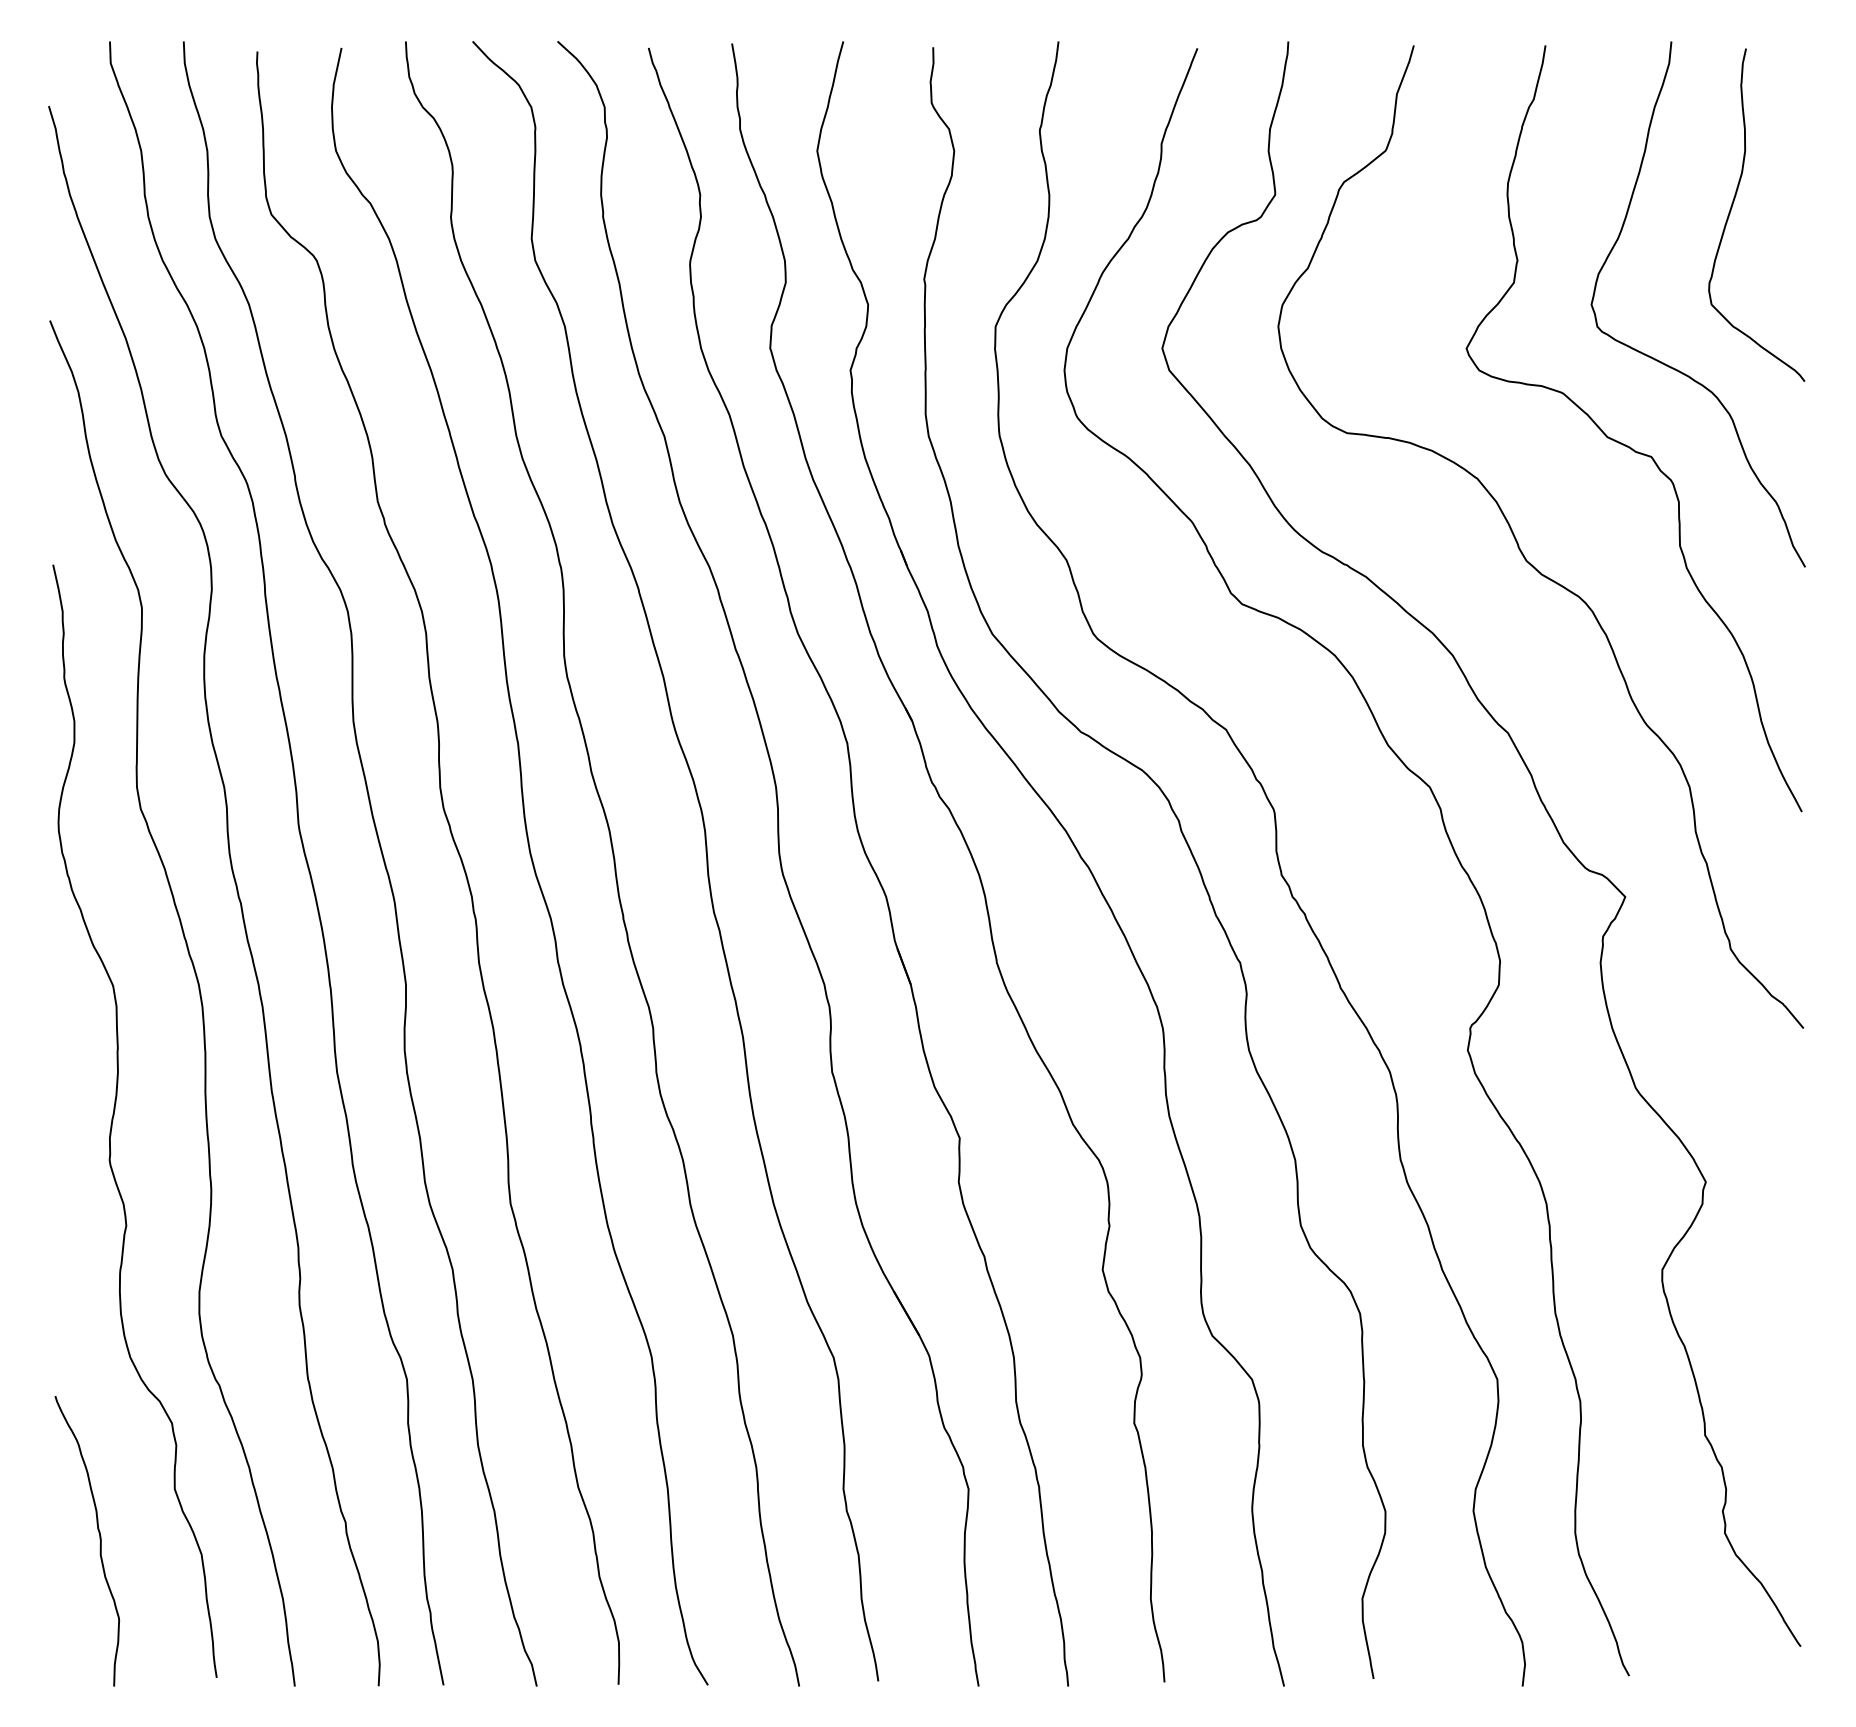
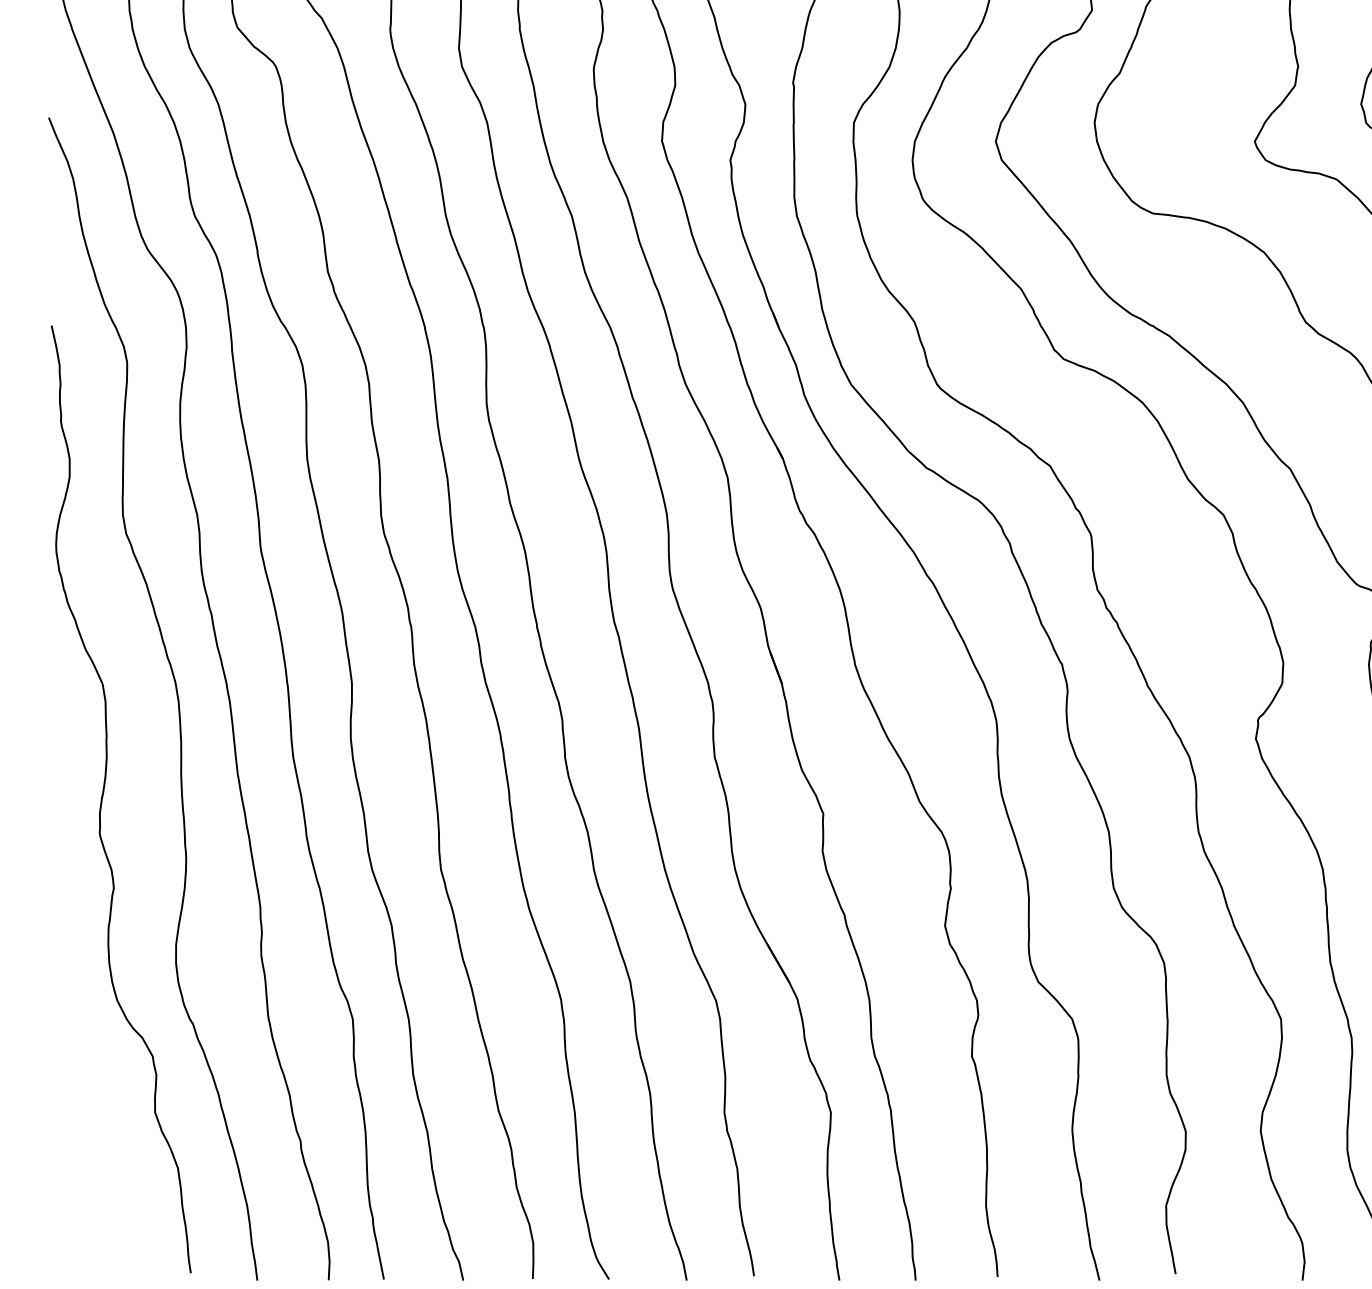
curve: (99, 1539) -> (91, 1155), removed

